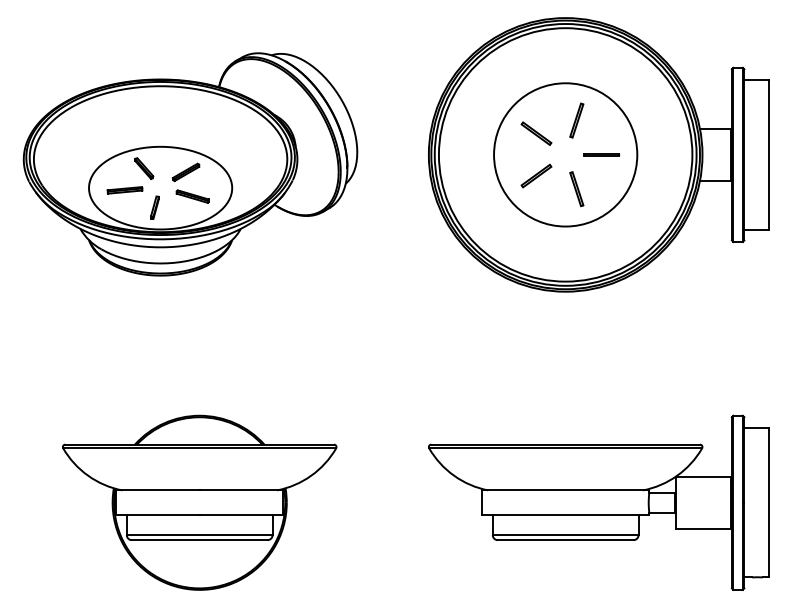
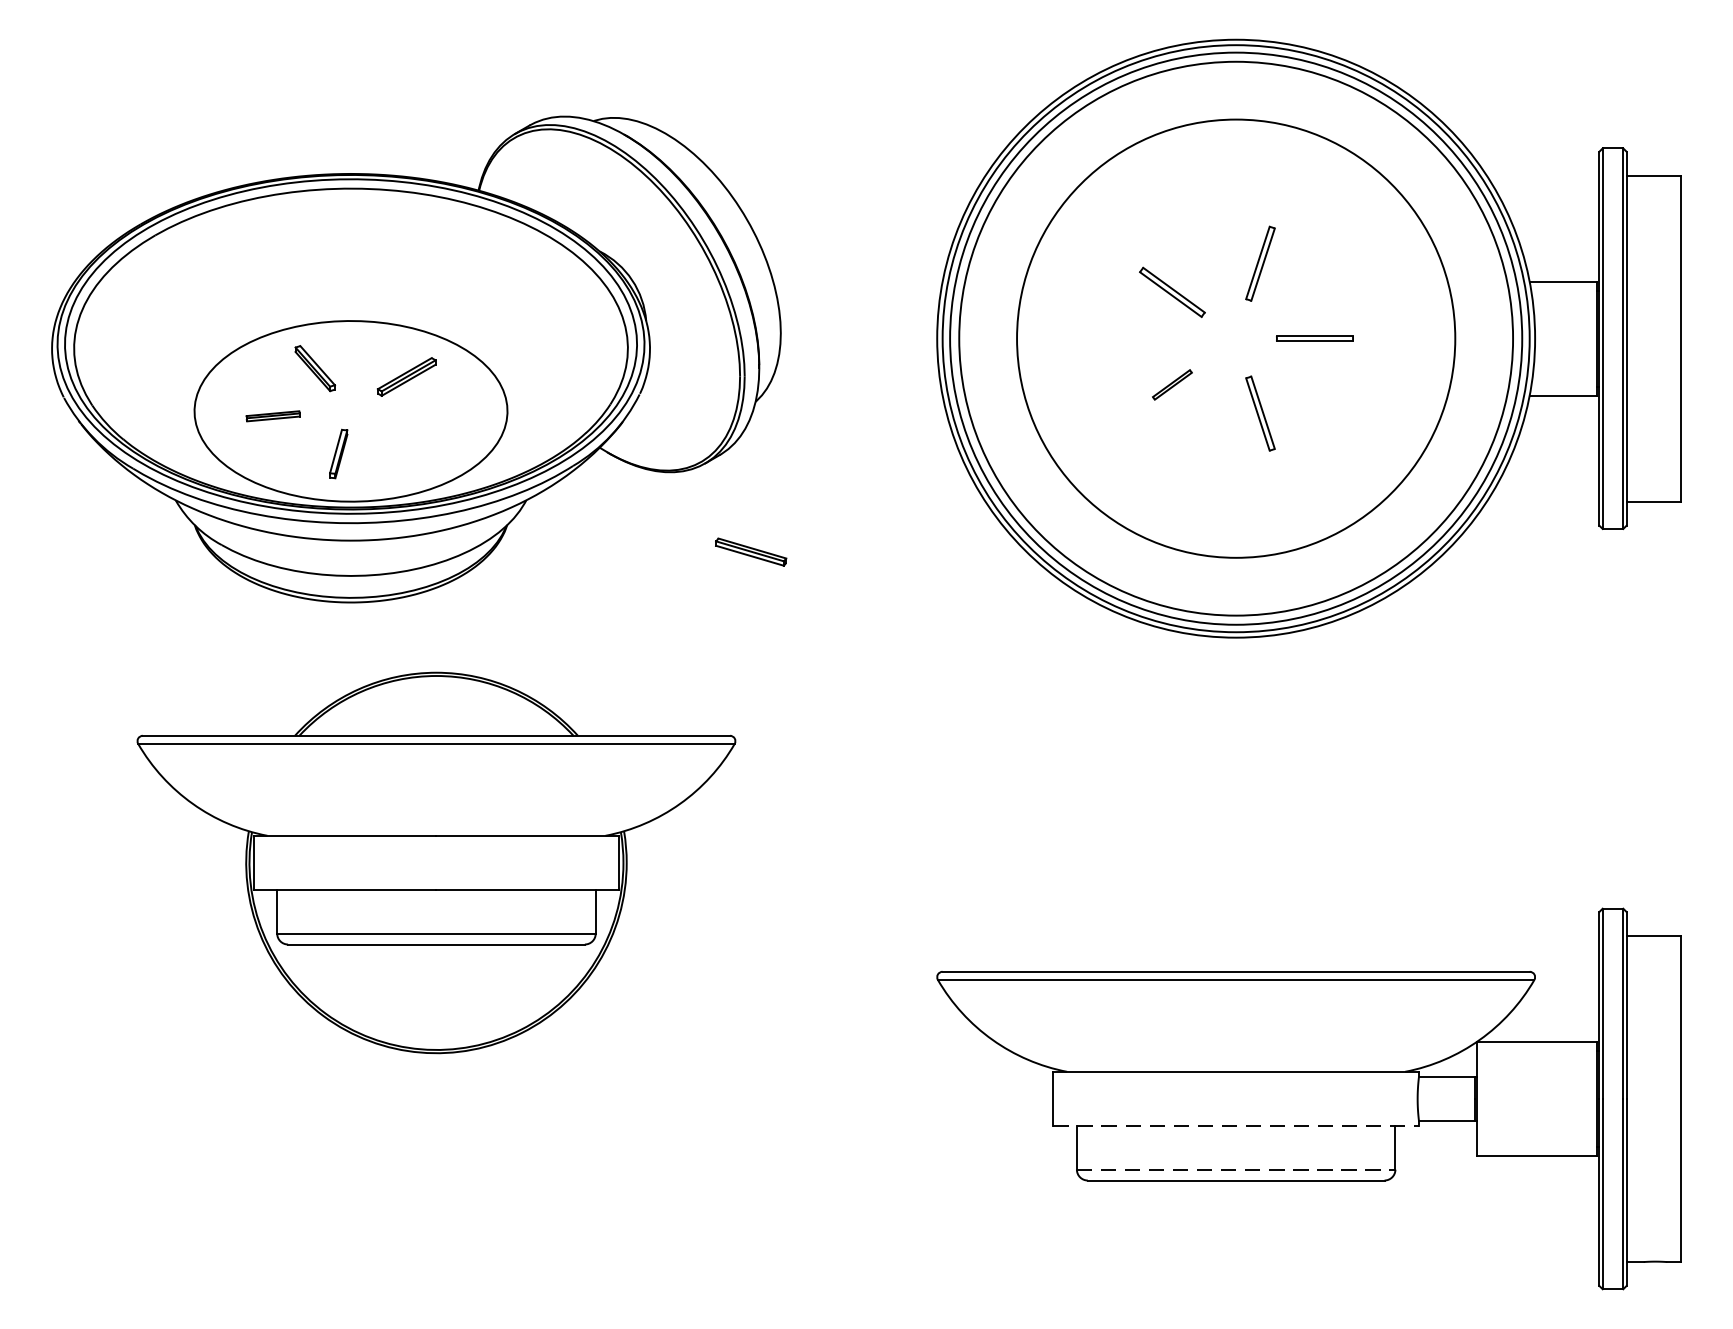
circle: (565, 154) -> (1235, 337), size x1.4
part: (536, 175) -> (1172, 383), size x0.6
part: (124, 190) -> (272, 416), size x0.7
part: (192, 196) -> (750, 551), moved
part: (199, 502) -> (436, 862), moved
line: (565, 515) -> (1235, 1126), solid -> dashed
line: (565, 535) -> (1235, 1170), solid -> dashed

